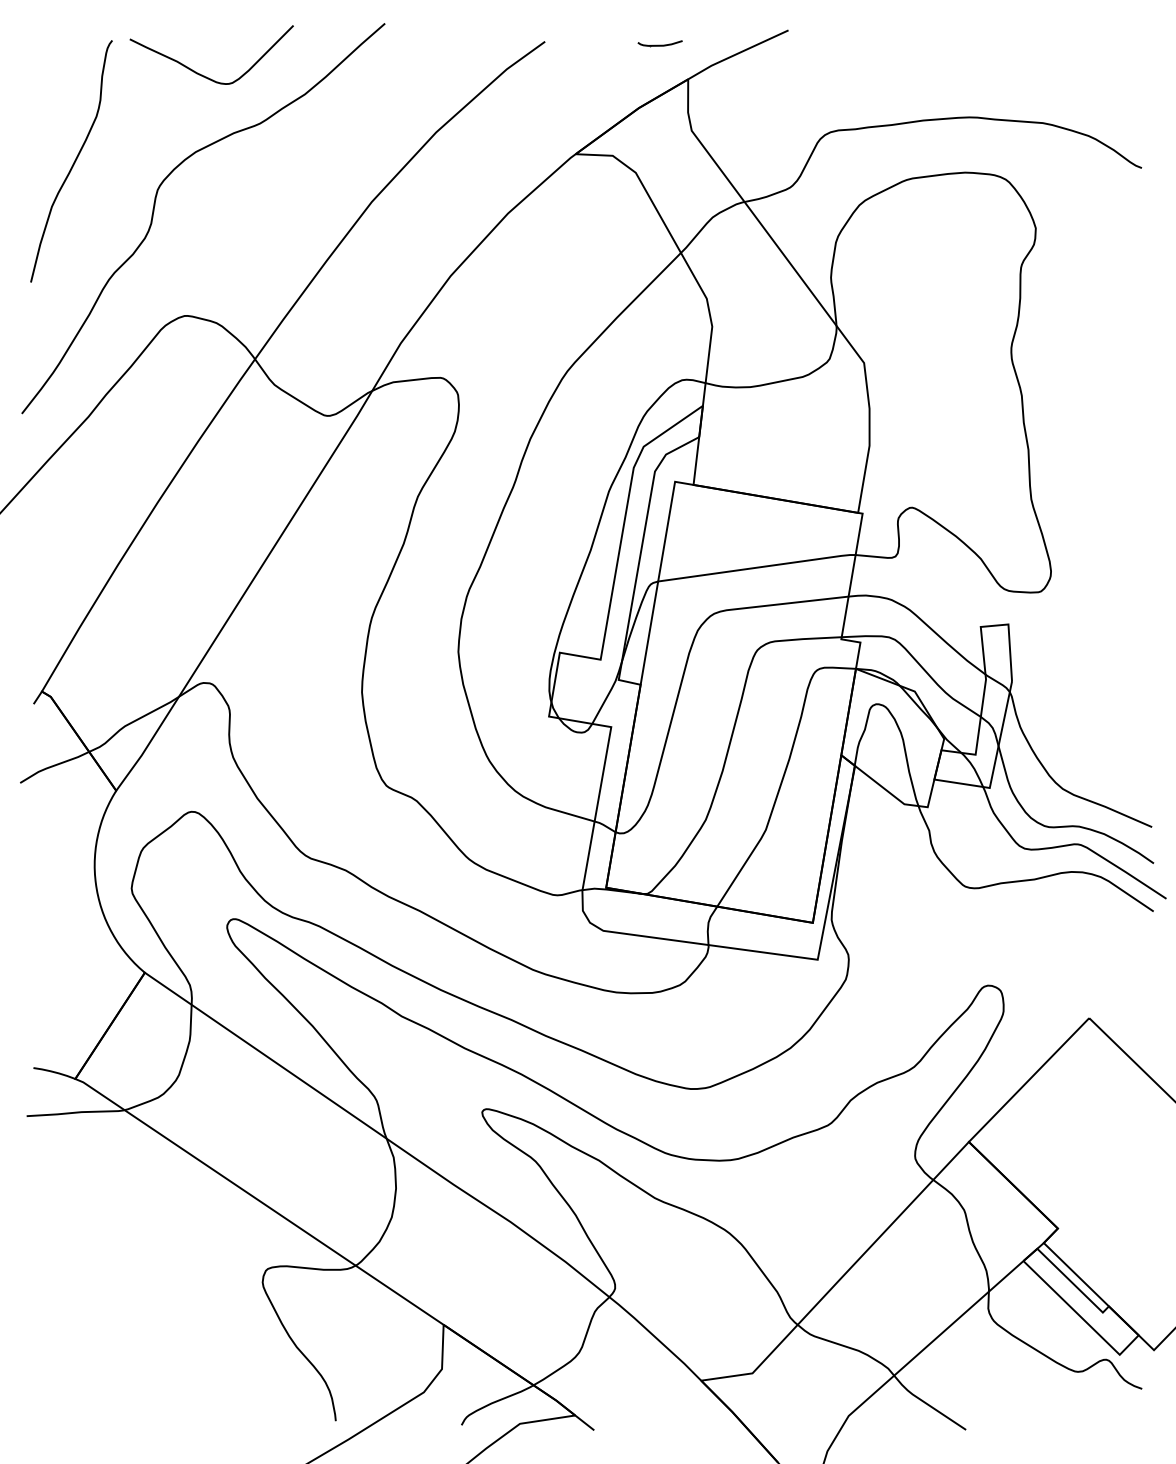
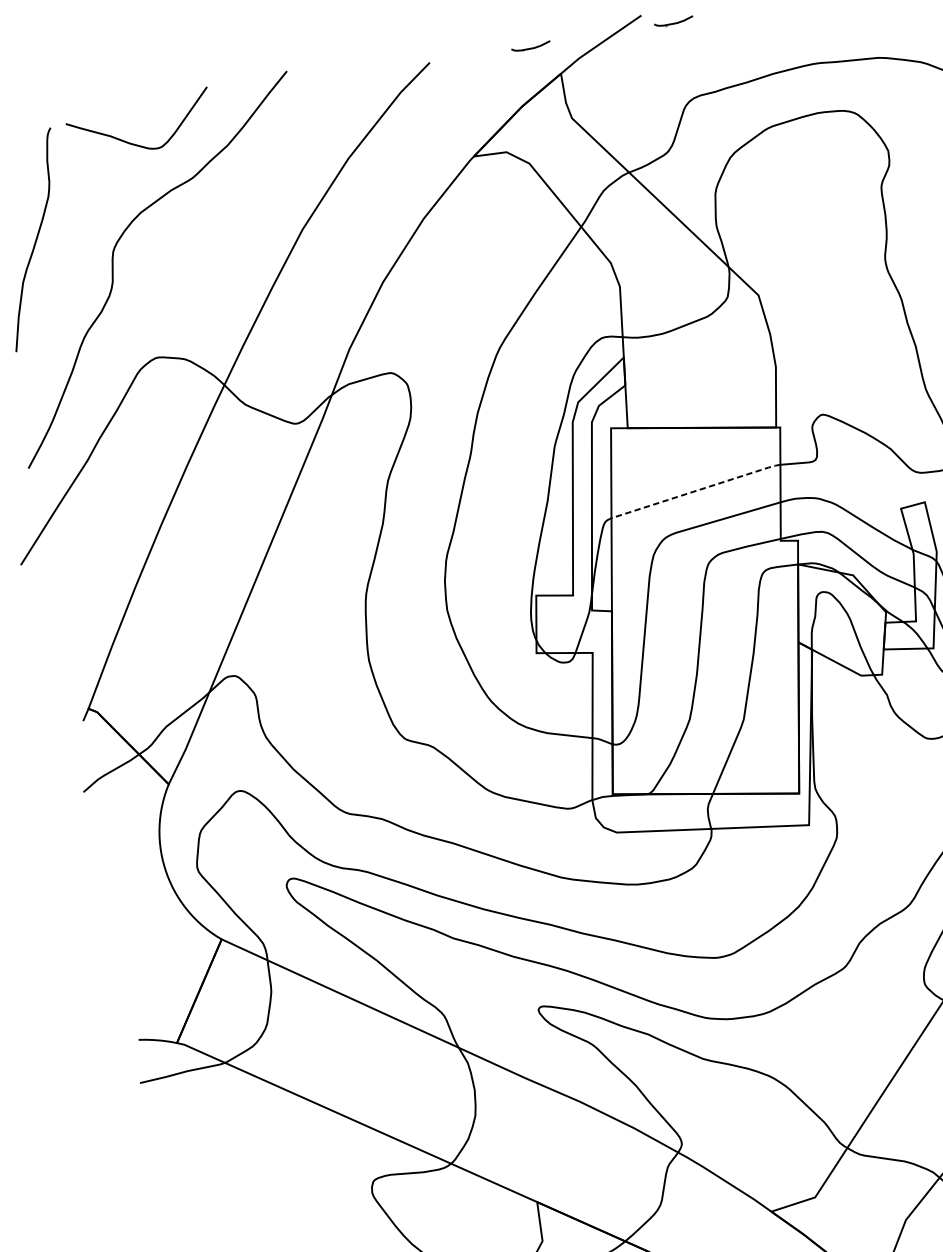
part: (822, 43) -> (673, 21), added
line: (757, 567) -> (696, 490), solid -> dashed

